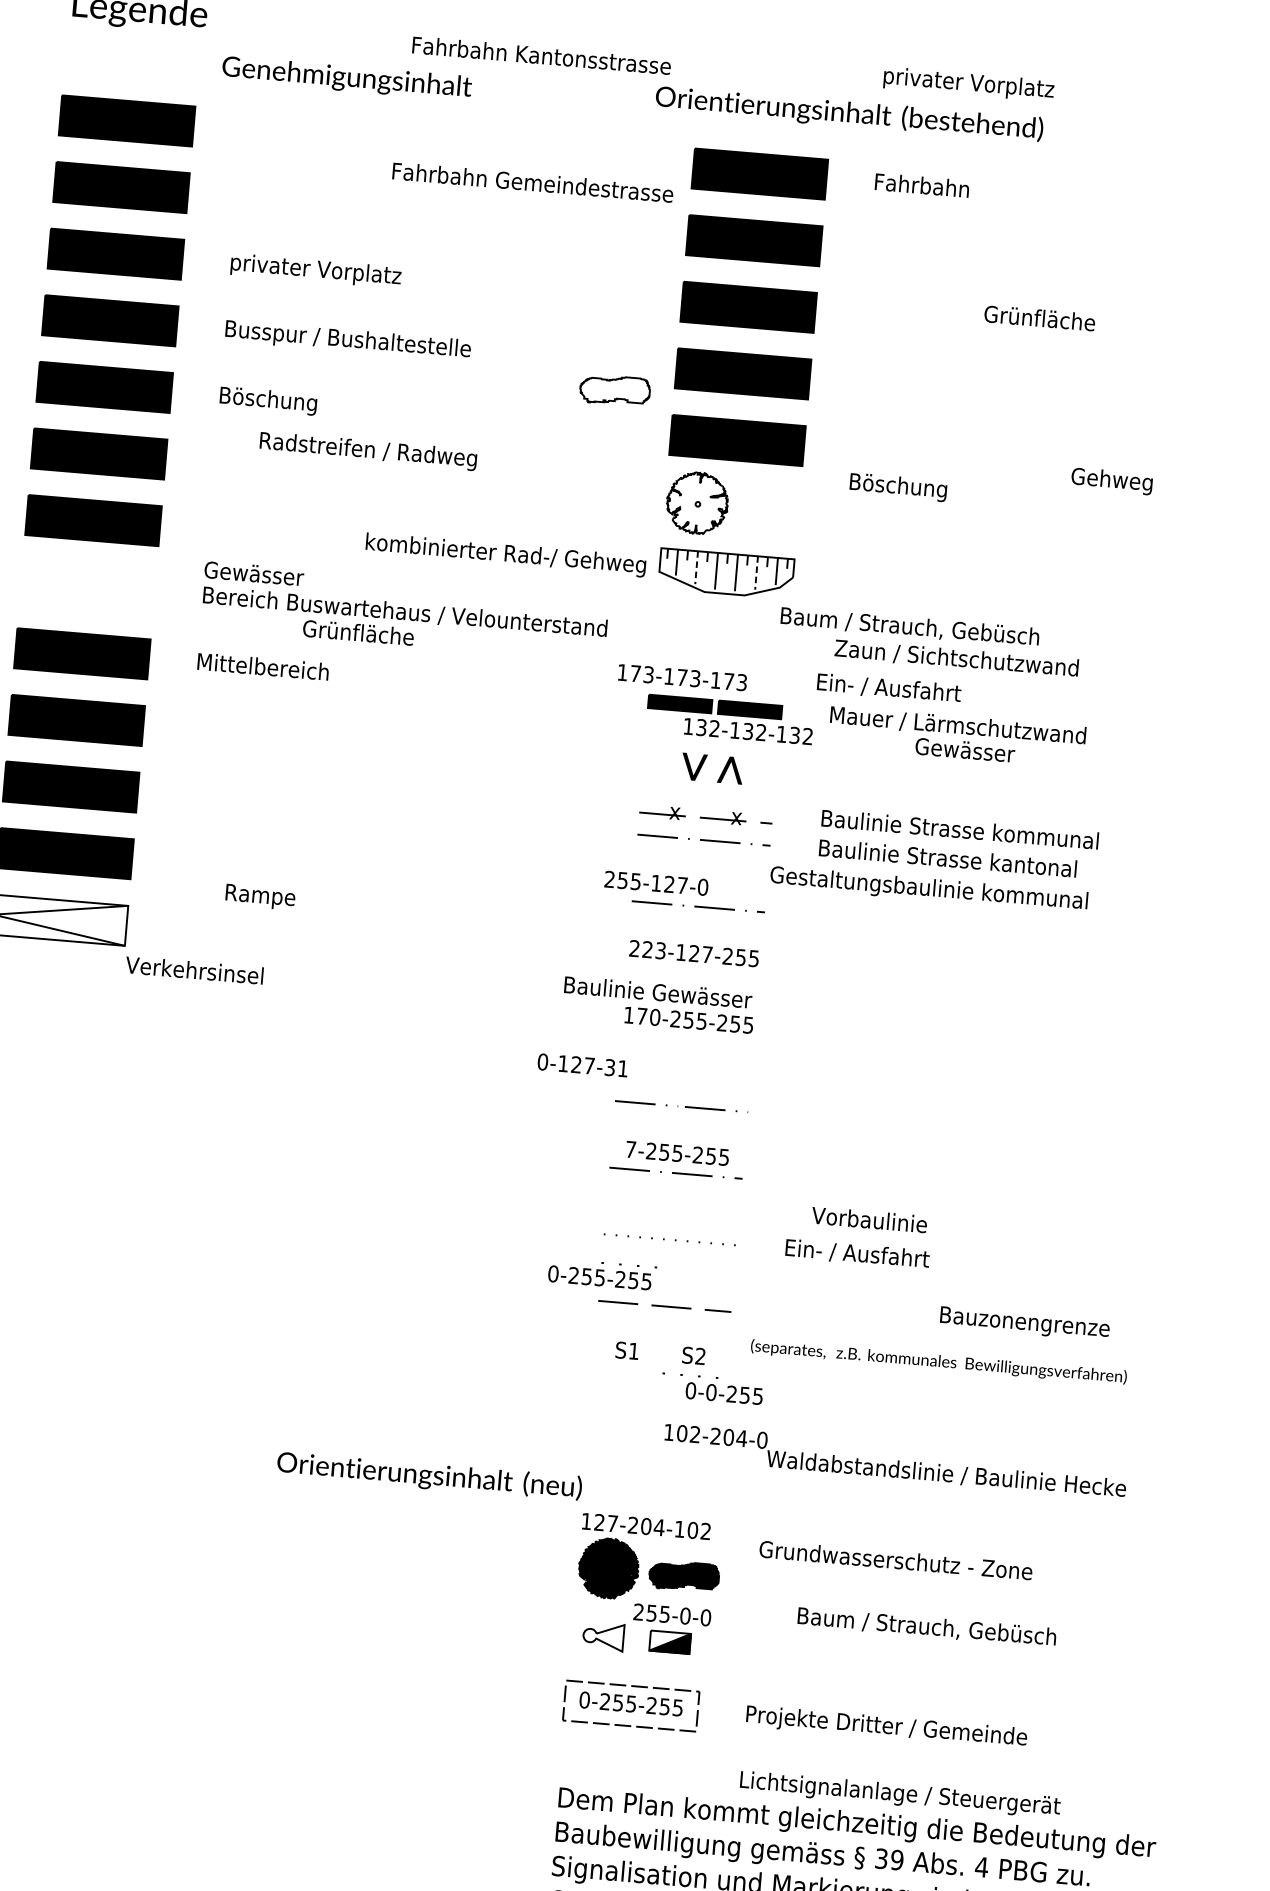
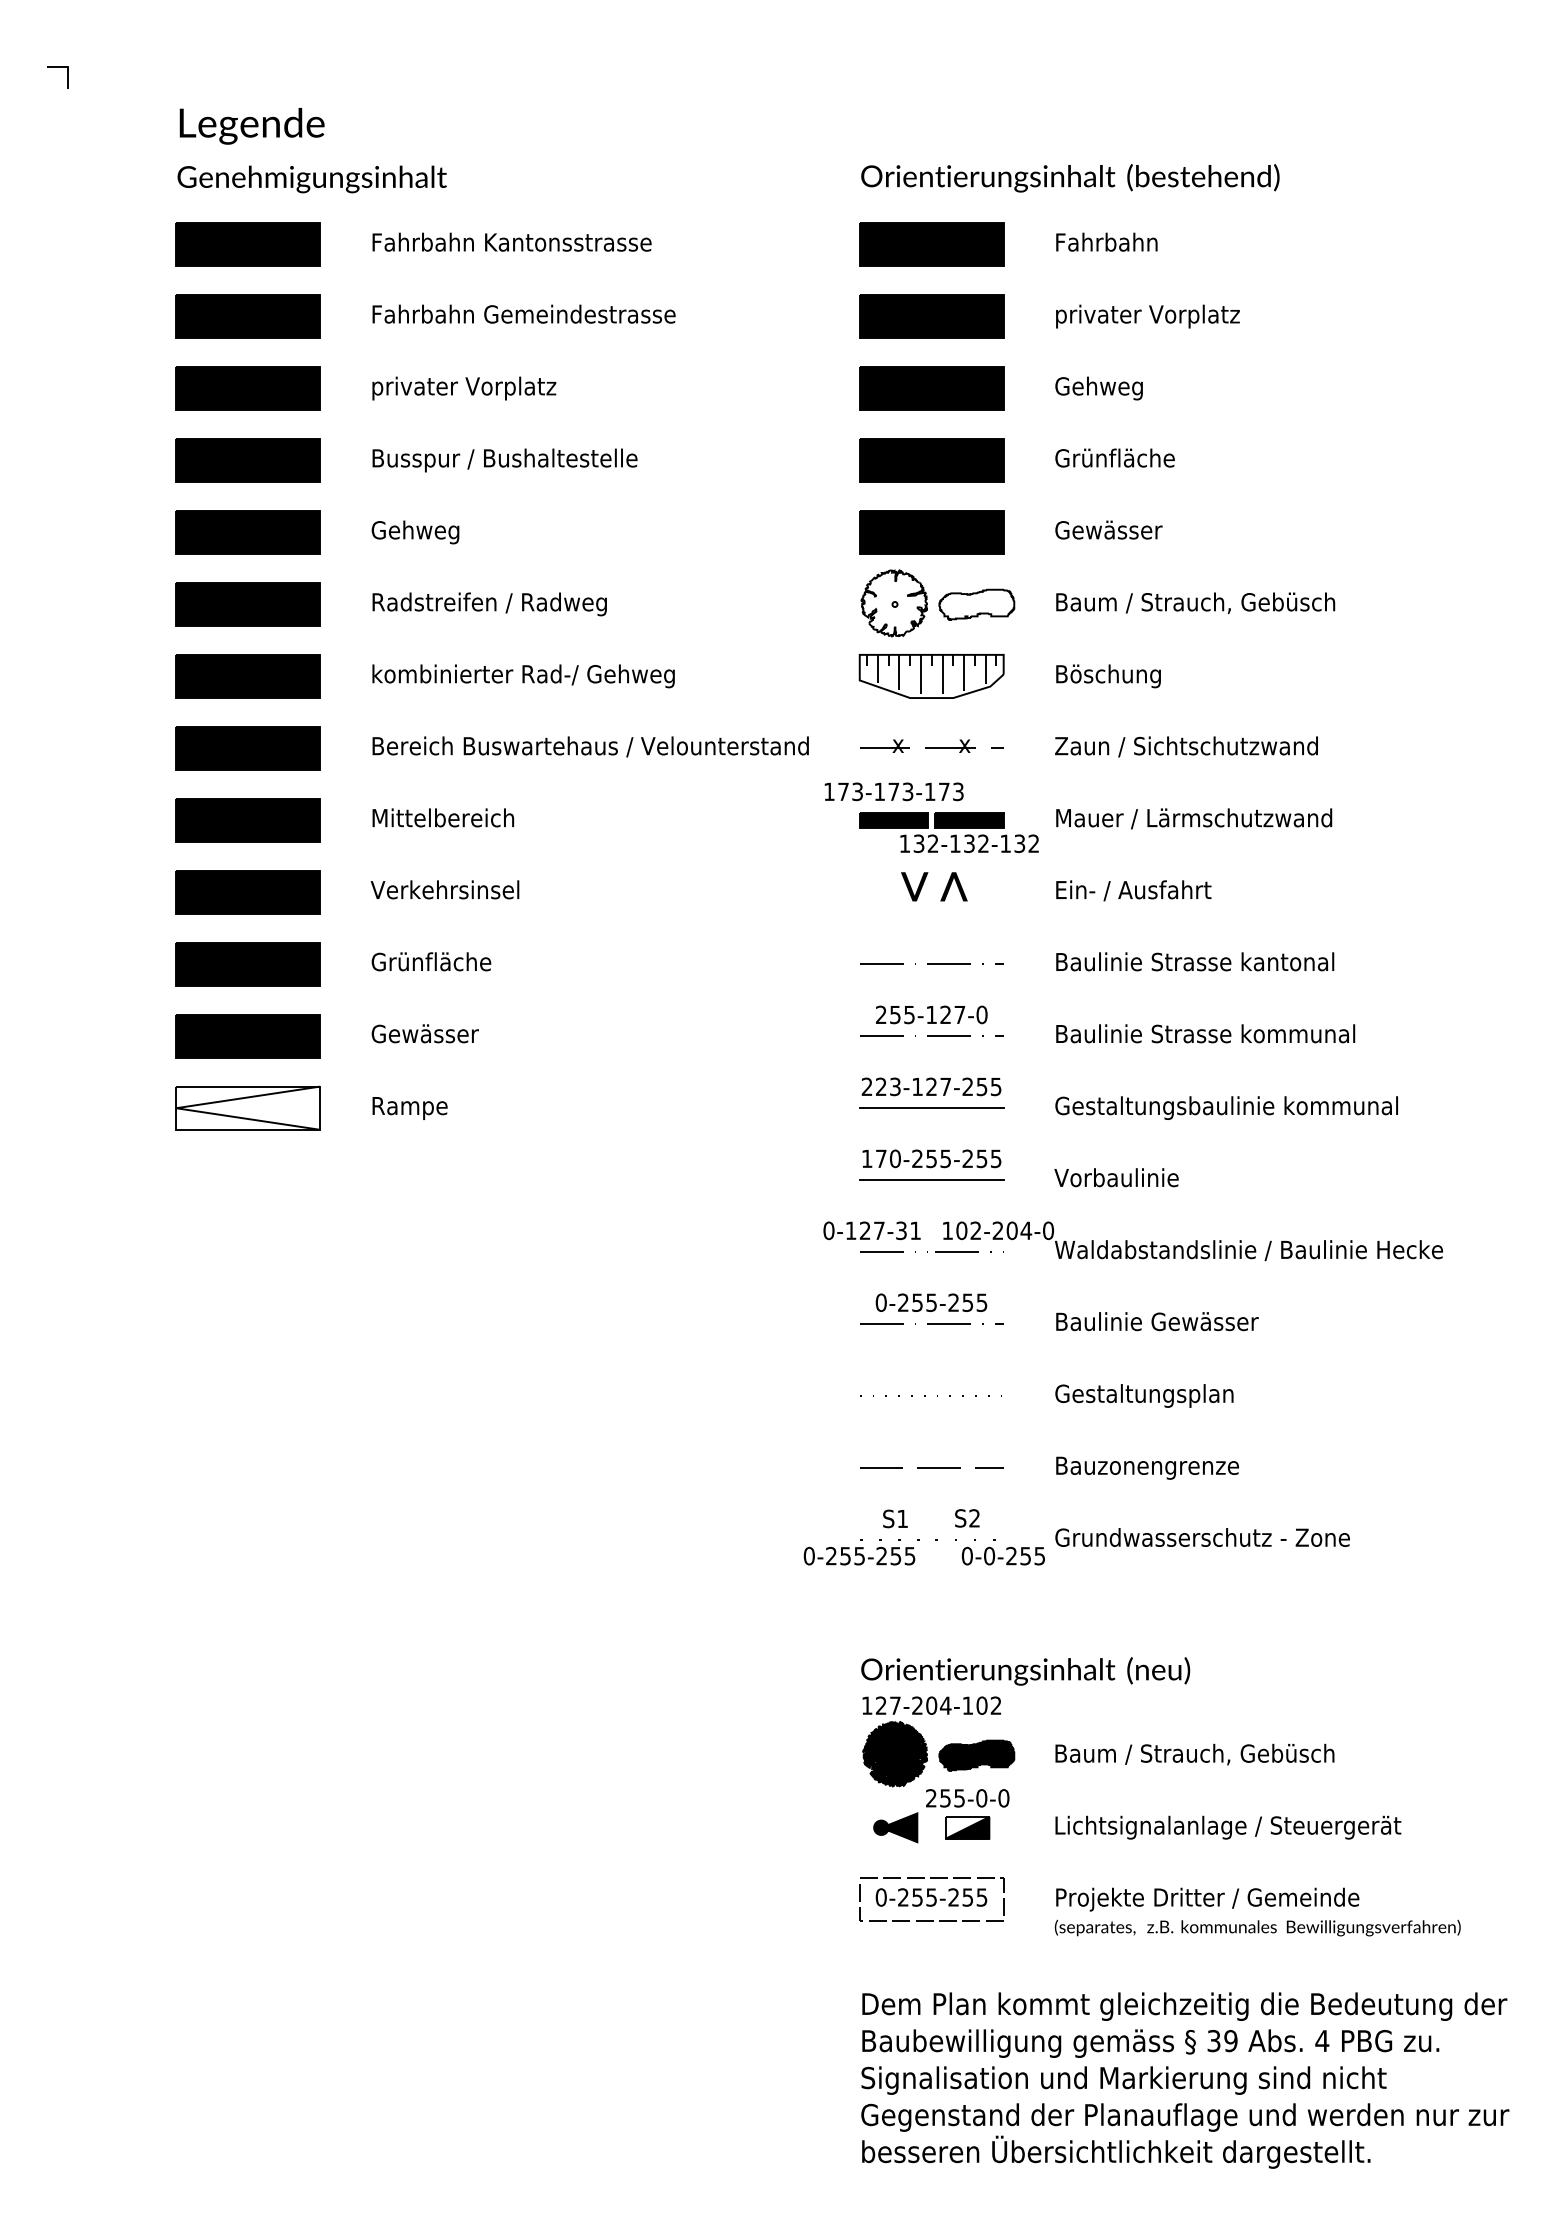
text: (541, 54) -> (511, 241), moved
text: (346, 78) -> (311, 179), moved
text: (968, 84) -> (1147, 316), moved
text: (849, 114) -> (1070, 178), moved
text: (532, 181) -> (523, 313), moved
text: (1039, 317) -> (1114, 457), moved
part: (614, 390) -> (976, 604), moved
text: (268, 401) -> (424, 532), Böschung -> Gehweg
text: (368, 451) -> (489, 604), moved
text: (1111, 481) -> (1098, 388), moved
text: (898, 487) -> (1108, 676), moved
text: (505, 555) -> (523, 676), moved
line: (696, 567) -> (899, 672), dashed -> solid
text: (253, 573) -> (424, 1033), moved
line: (756, 573) -> (964, 673), dashed -> solid
part: (87, 587) -> (247, 748), added
text: (909, 627) -> (1195, 603), moved
text: (358, 632) -> (431, 961), moved
text: (888, 688) -> (1133, 890), moved
text: (964, 749) -> (1108, 529), moved
part: (705, 815) -> (931, 745), moved
text: (960, 829) -> (1205, 1033), moved
text: (656, 883) -> (931, 1014), moved
text: (928, 889) -> (1226, 1107), moved
text: (259, 897) -> (409, 1108), moved
text: (194, 970) -> (444, 889), moved
line: (692, 973) -> (931, 1108), added
text: (658, 992) -> (1157, 1321), moved
line: (686, 1040) -> (931, 1180), added
text: (582, 1065) -> (871, 1230), moved
text: (630, 1149) -> (880, 1302), 7-255-255 -> 0-255-255
text: (869, 1219) -> (1116, 1177), moved
text: (867, 1255) -> (1144, 1395), Ein- / Ausfahrt -> Gestaltungsplan
part: (602, 1274) -> (861, 1552), moved
text: (1024, 1323) -> (1147, 1467), moved
text: (938, 1361) -> (1257, 1927), moved
text: (895, 1461) -> (1193, 1241), moved
text: (429, 1476) -> (1025, 1671), moved
text: (895, 1560) -> (1202, 1537), moved
text: (926, 1627) -> (1194, 1754), moved
fill: (603, 1636) -> (895, 1827), added
text: (900, 1794) -> (1228, 1827), moved

